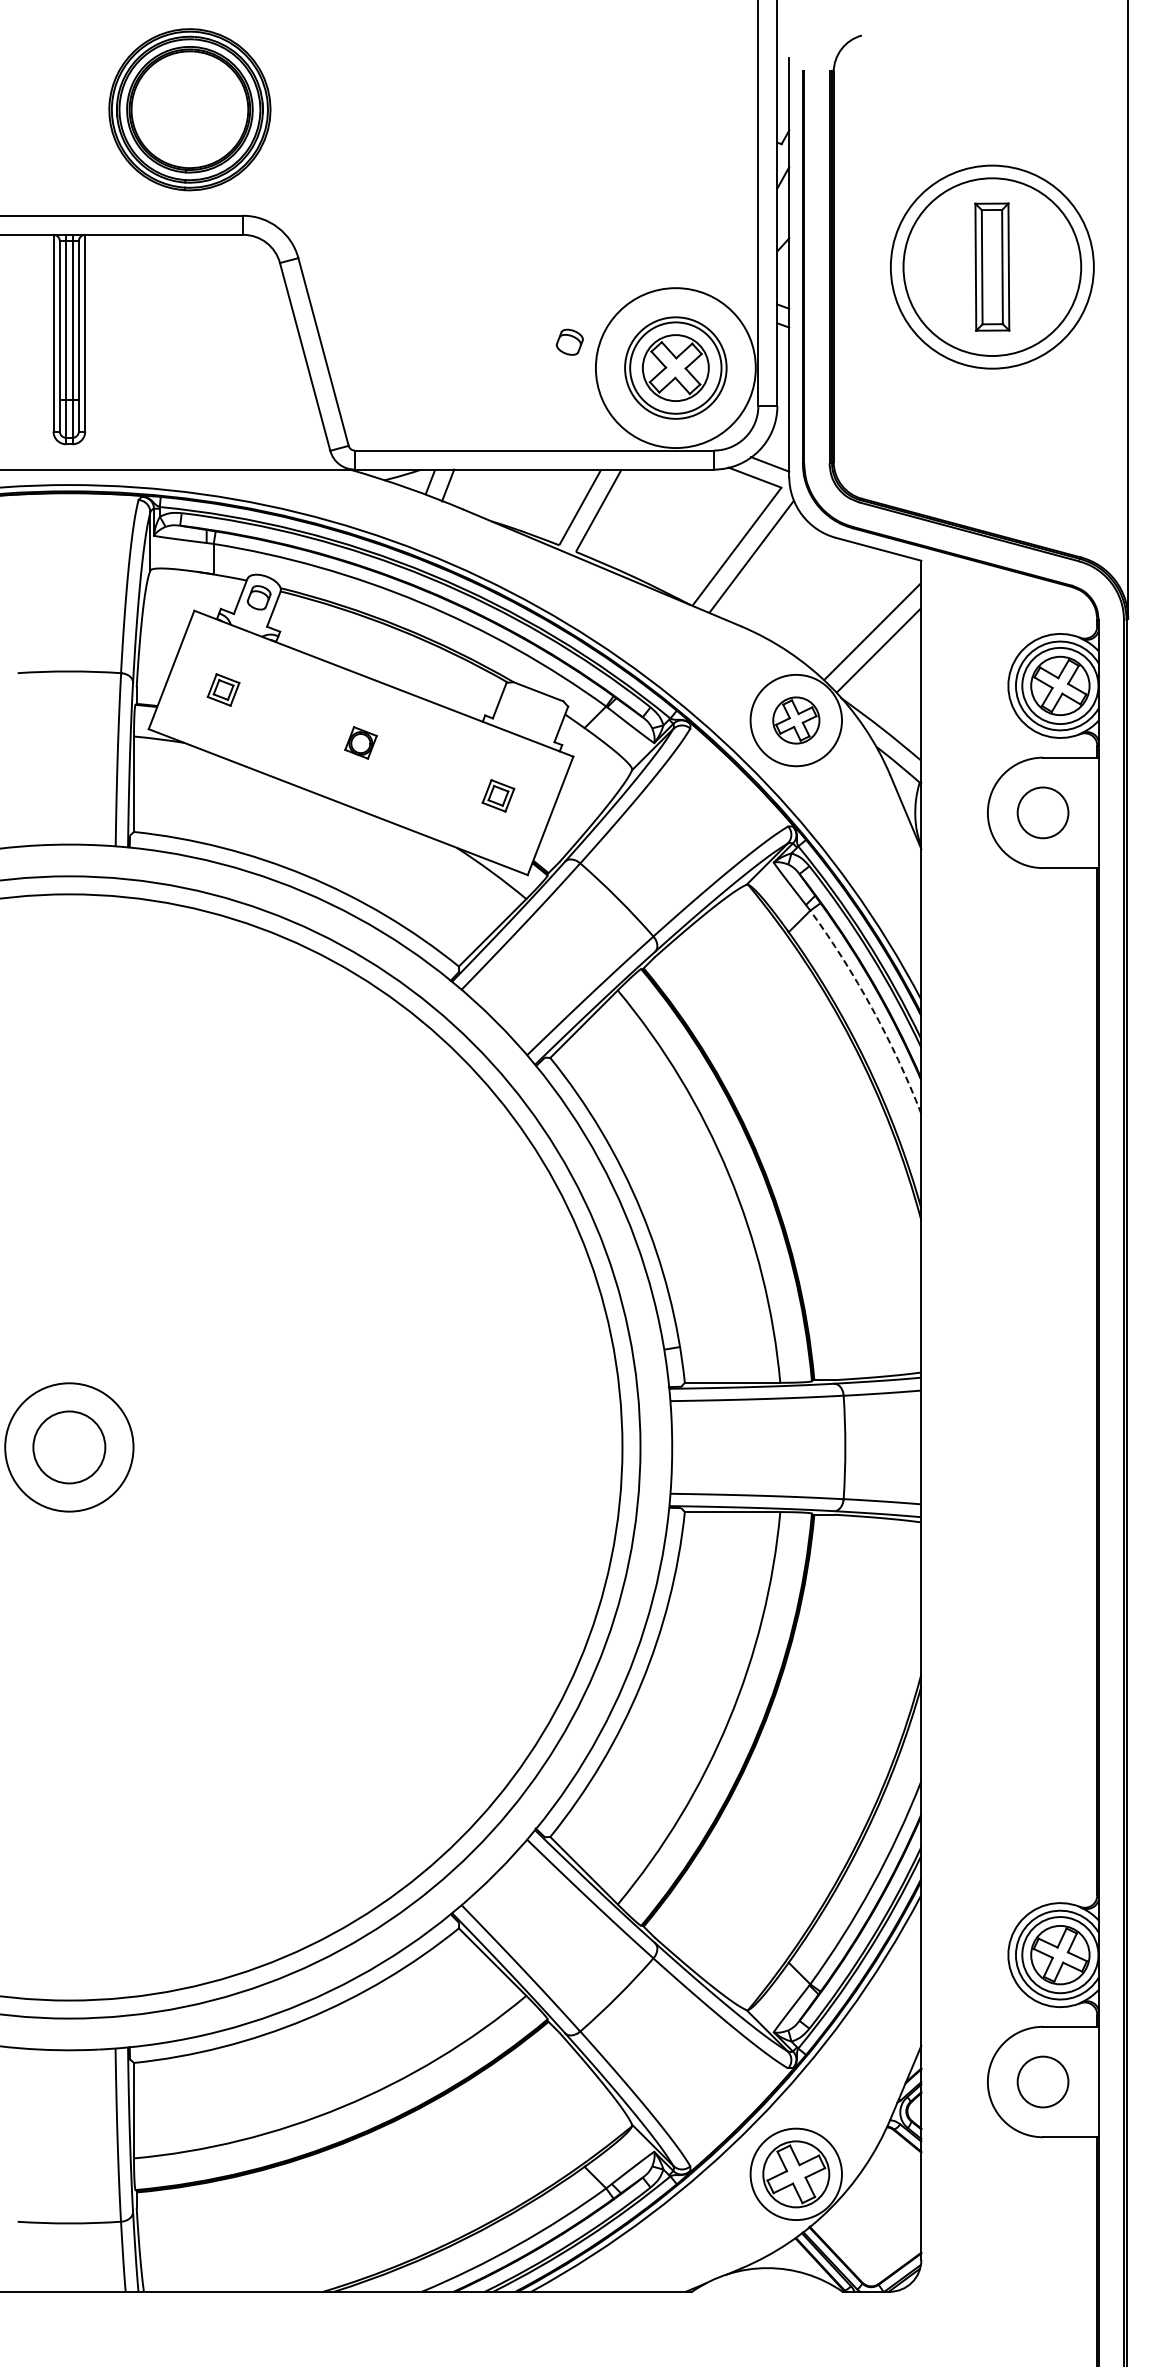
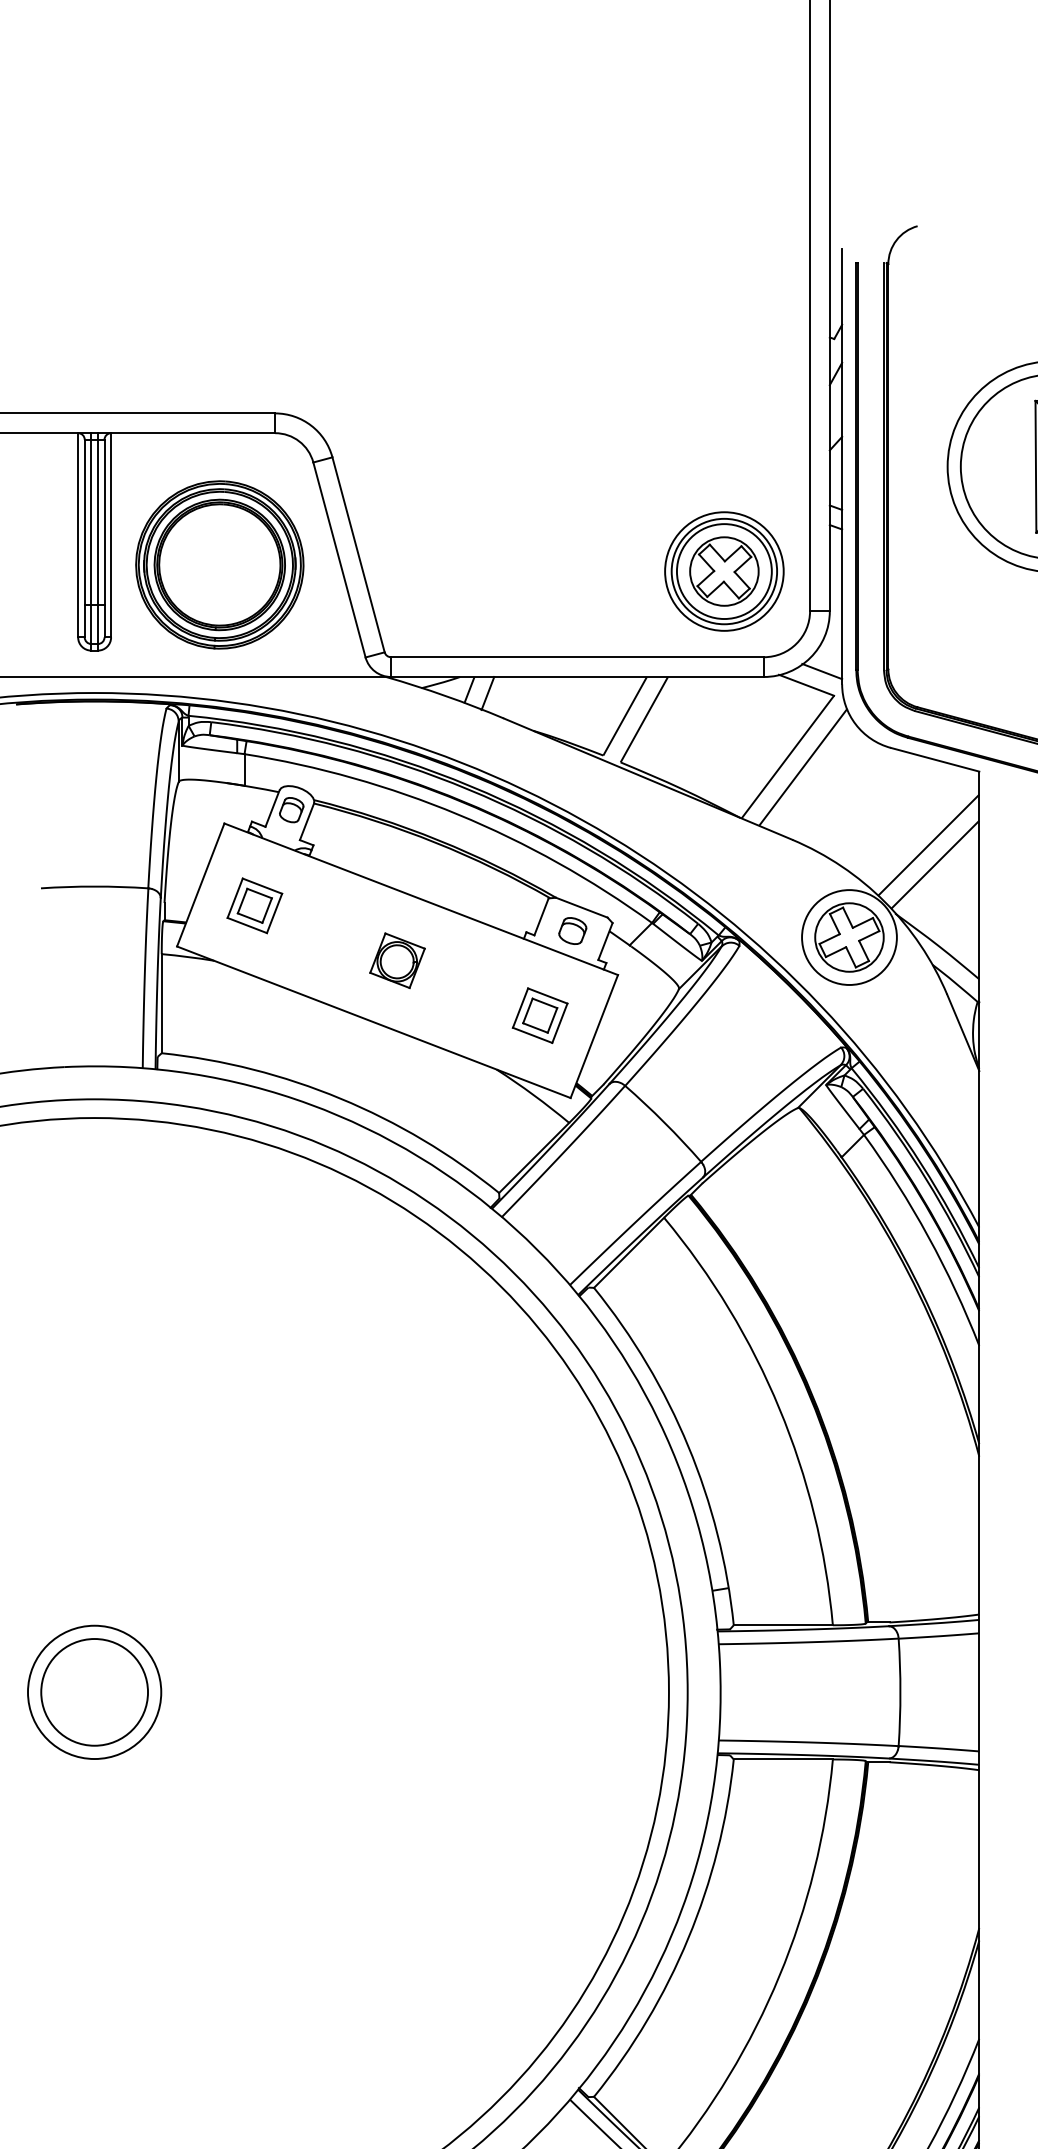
part: (189, 109) -> (219, 564), moved
part: (569, 341) -> (572, 930), moved
circle: (675, 367) -> (724, 570), size x0.71
part: (223, 689) -> (254, 905), size x1.67
part: (796, 720) -> (849, 937), size x1.43
part: (360, 742) -> (396, 960), size x1.67
part: (498, 795) -> (540, 1015), size x1.67
arc: (872, 1008) -> (928, 1236), dashed -> solid
circle: (68, 1447) -> (93, 1692), size x1.43

